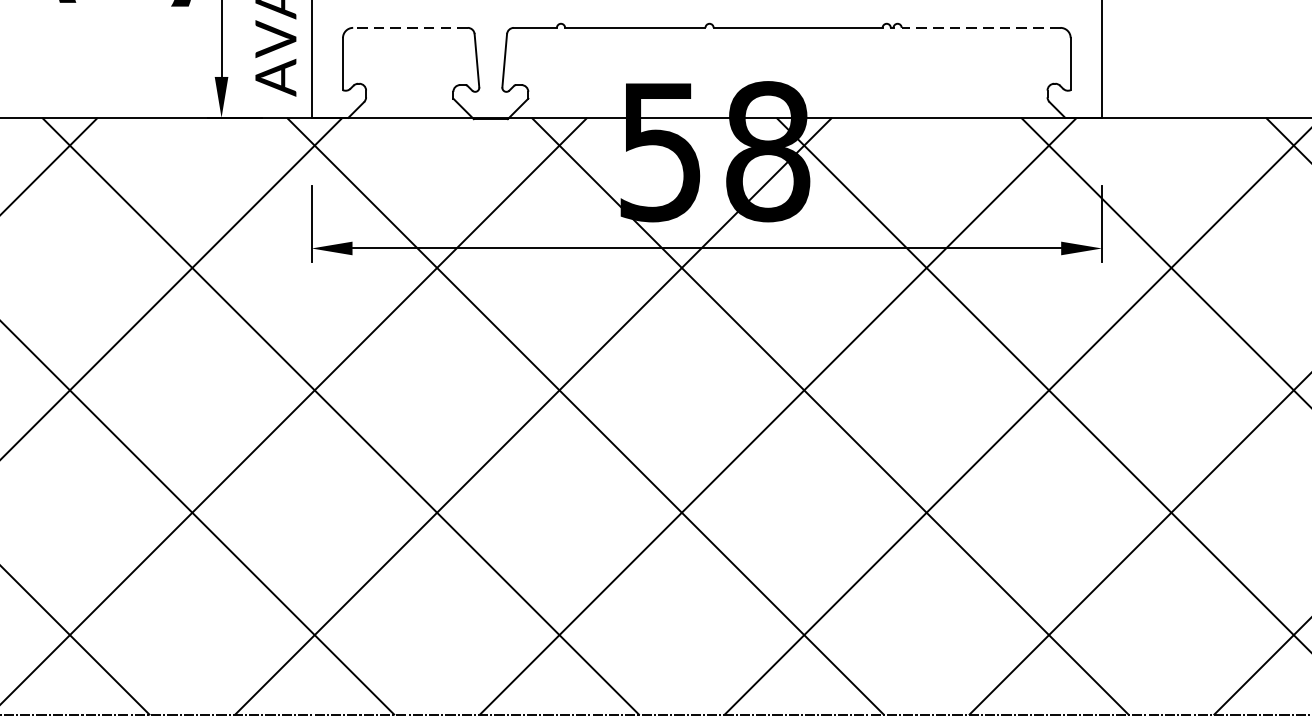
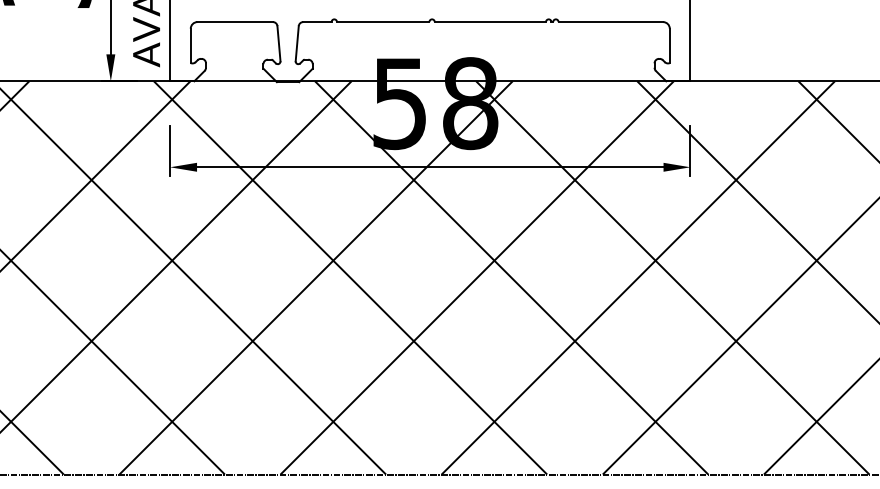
line: (410, 28) -> (235, 22), dashed -> solid
line: (980, 28) -> (610, 22), dashed -> solid

